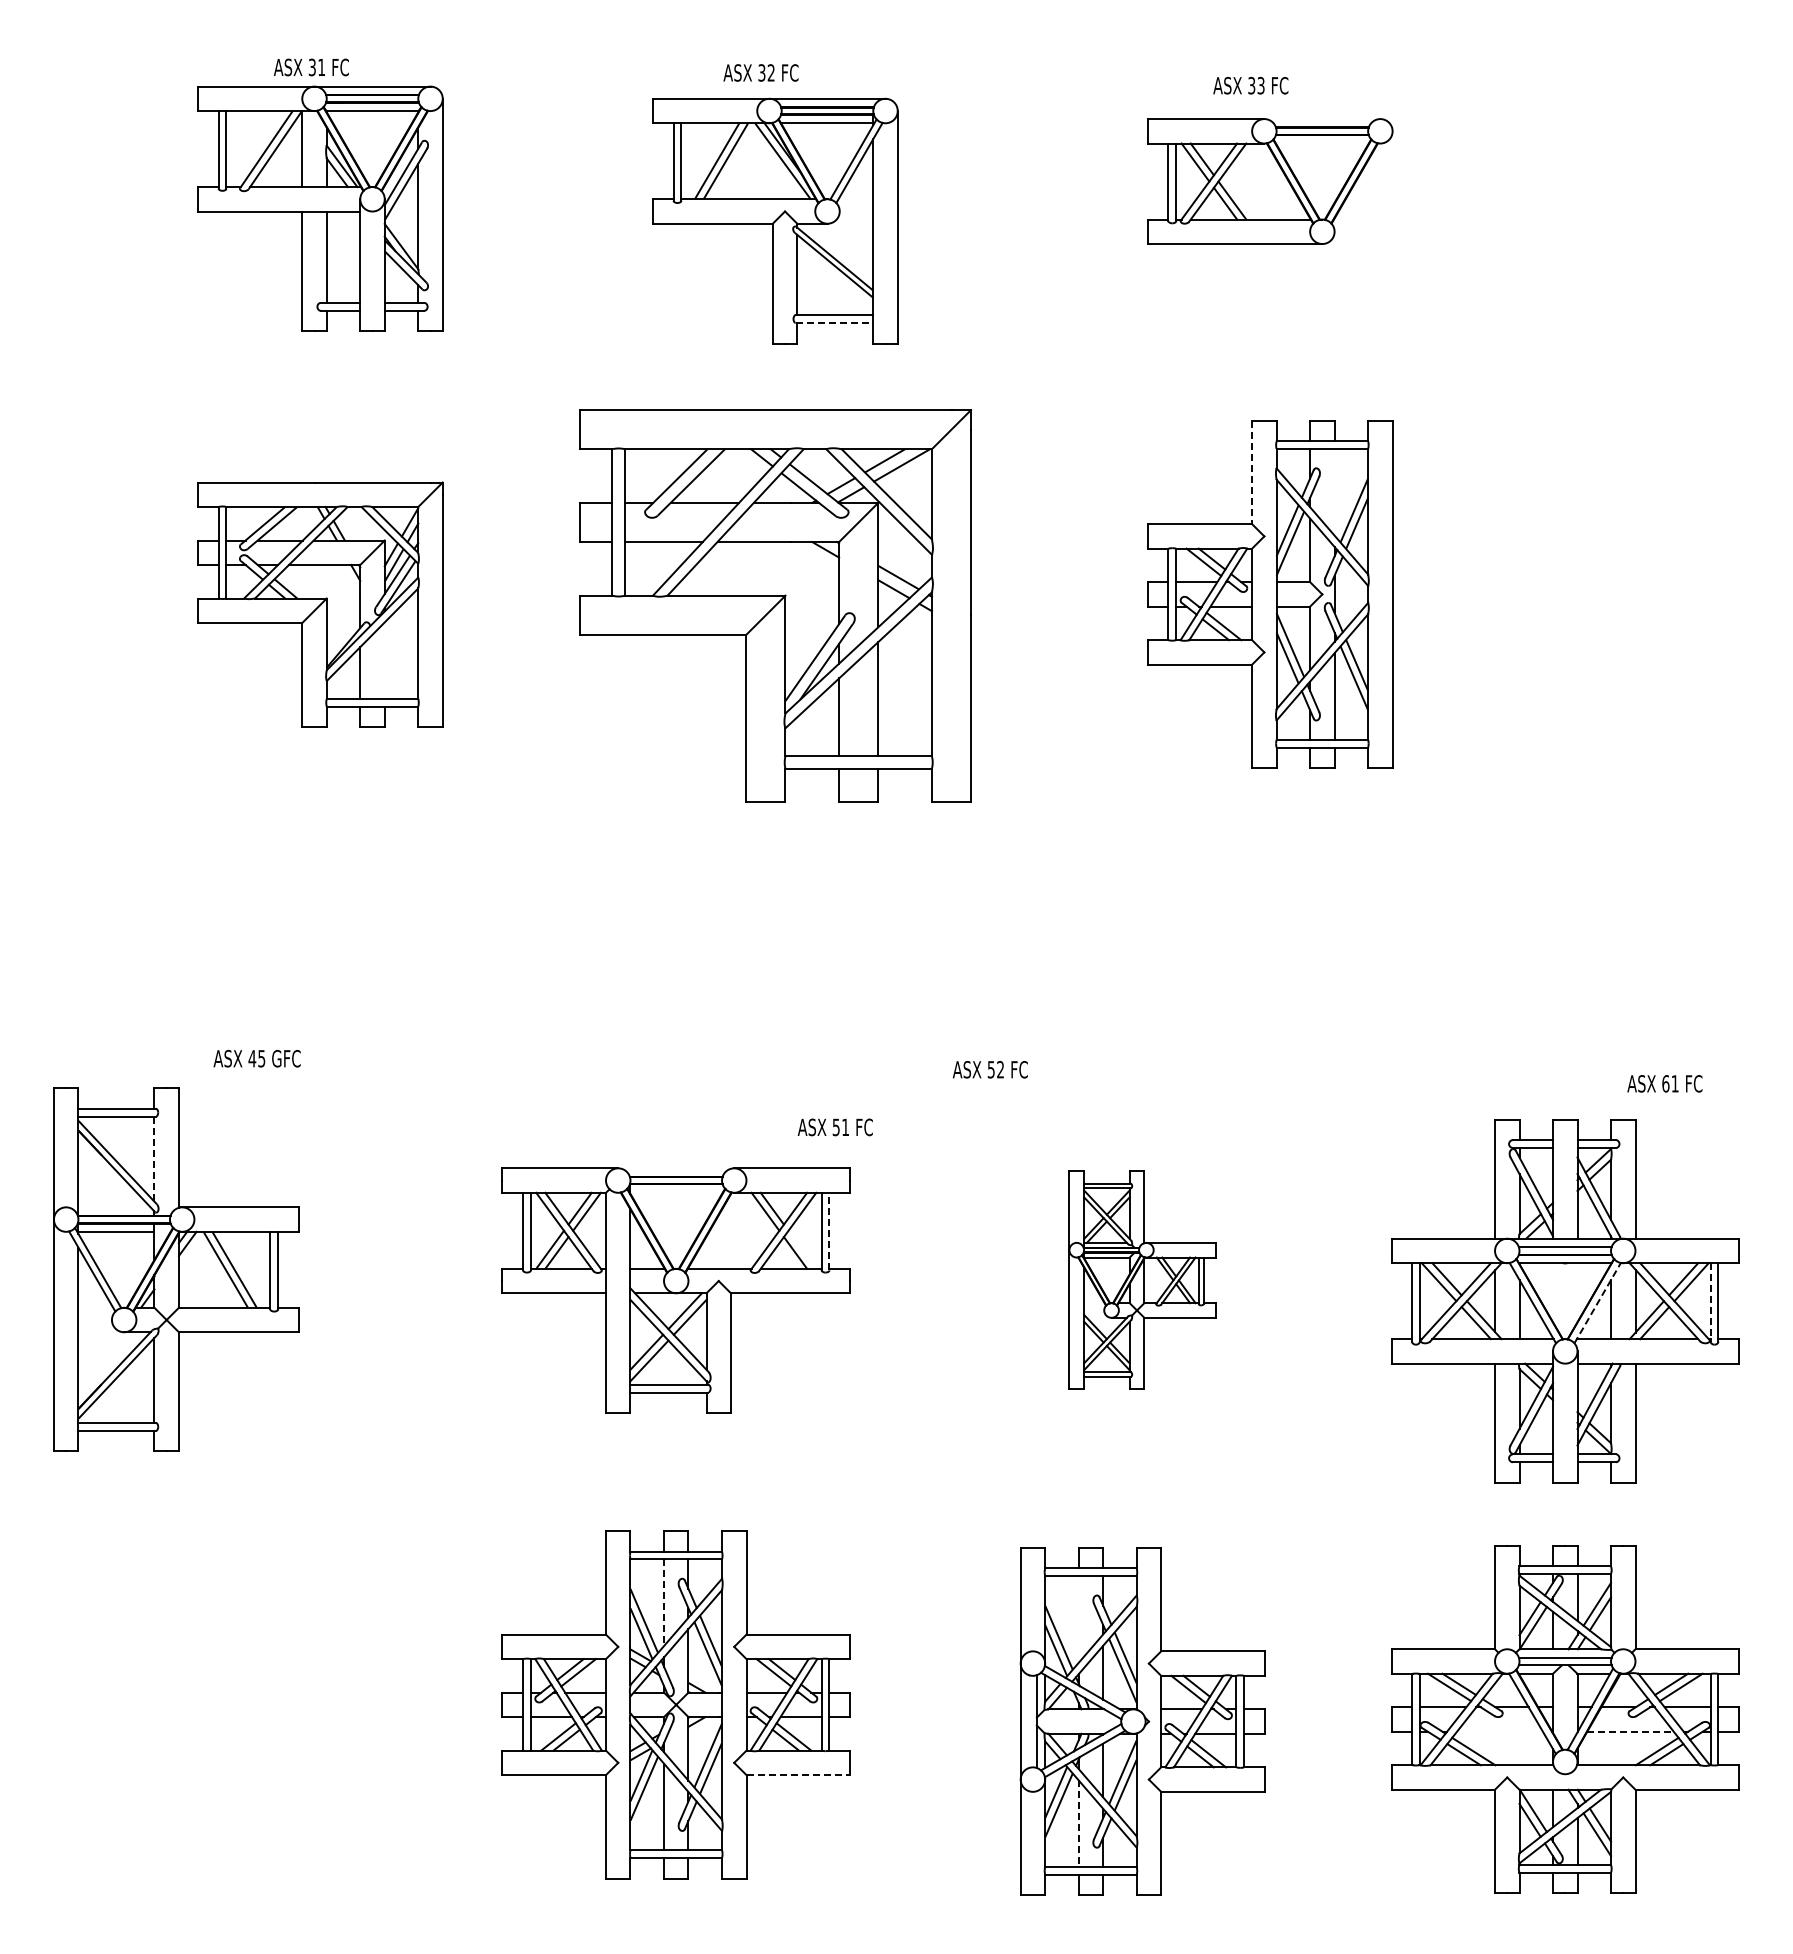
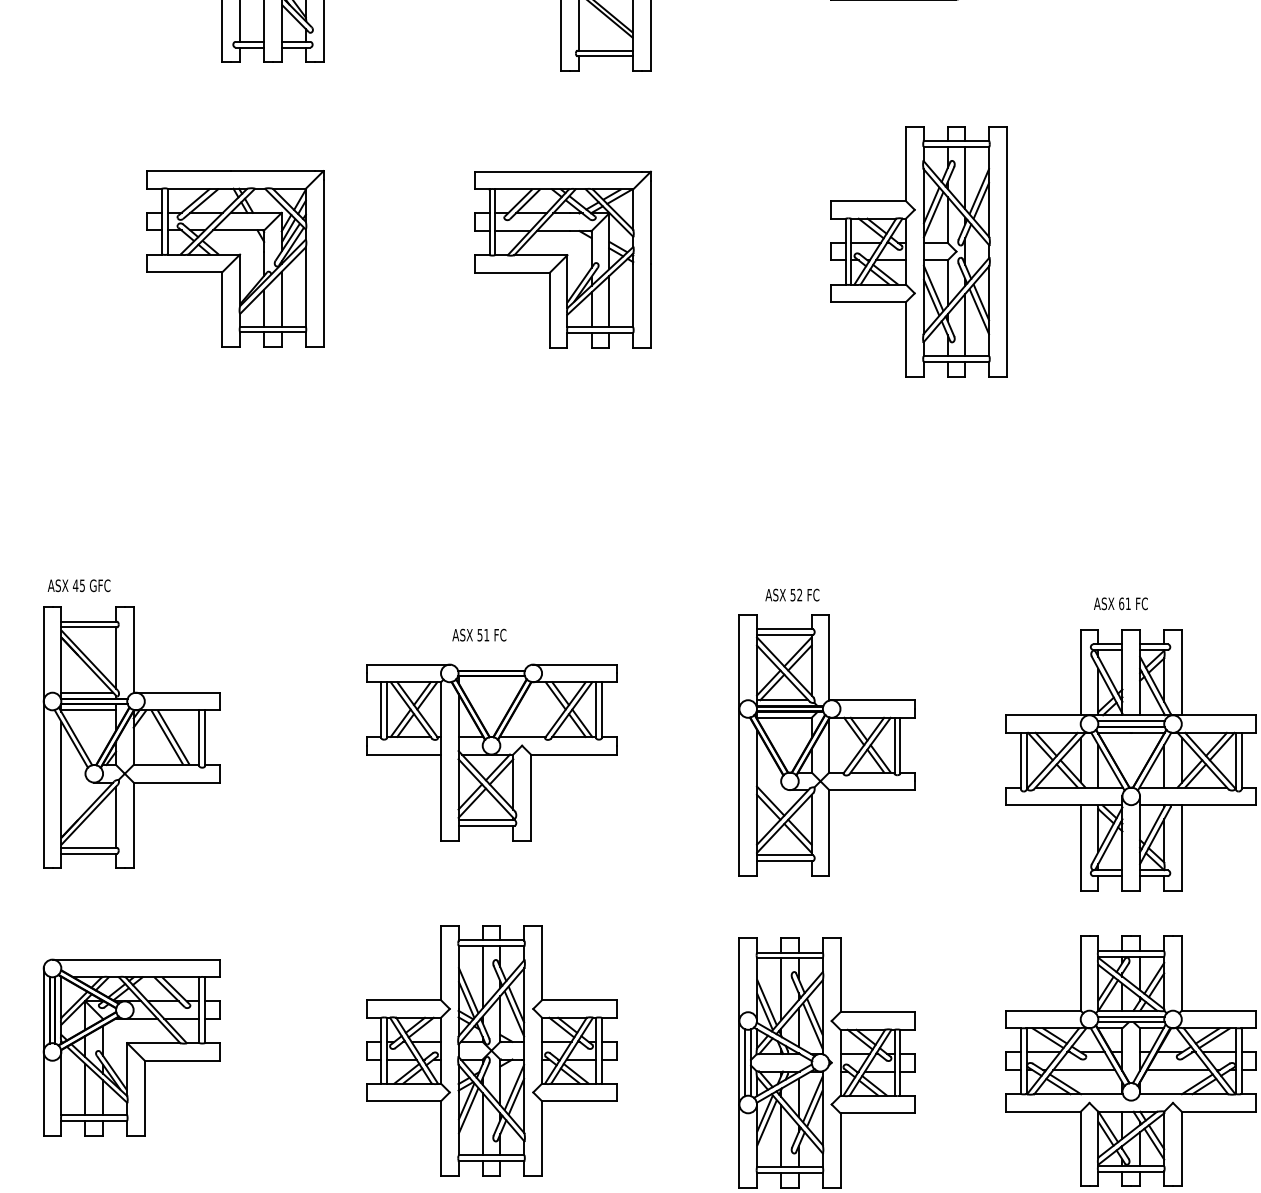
line: (834, 322) -> (605, 55), dashed -> solid
line: (1252, 472) -> (906, 163), dashed -> solid
line: (1334, 492) -> (965, 178), added
part: (775, 605) -> (562, 259), size x0.62
line: (384, 660) -> (281, 299), added
text: (256, 1058) -> (78, 585), moved
text: (990, 1069) -> (792, 594), moved
text: (1664, 1083) -> (1120, 603), moved
text: (834, 1127) -> (478, 635), moved
line: (154, 1159) -> (116, 658), dashed -> solid
line: (114, 1207) -> (87, 692), added
line: (829, 1231) -> (601, 710), dashed -> solid
line: (802, 1249) -> (582, 723), added
part: (1142, 1280) -> (827, 745), size x1.67
line: (1597, 1302) -> (1154, 761), dashed -> solid
line: (1710, 1302) -> (1235, 761), dashed -> solid
line: (664, 1603) -> (483, 977), dashed -> solid
line: (1078, 1619) -> (780, 989), added
part: (176, 1700) -> (131, 1047), added
line: (1029, 1721) -> (745, 1062), added
line: (1499, 1731) -> (1083, 1069), added
line: (1631, 1731) -> (1178, 1069), dashed -> solid
line: (798, 1775) -> (579, 1101), dashed -> solid
line: (1078, 1824) -> (780, 1136), dashed -> solid

